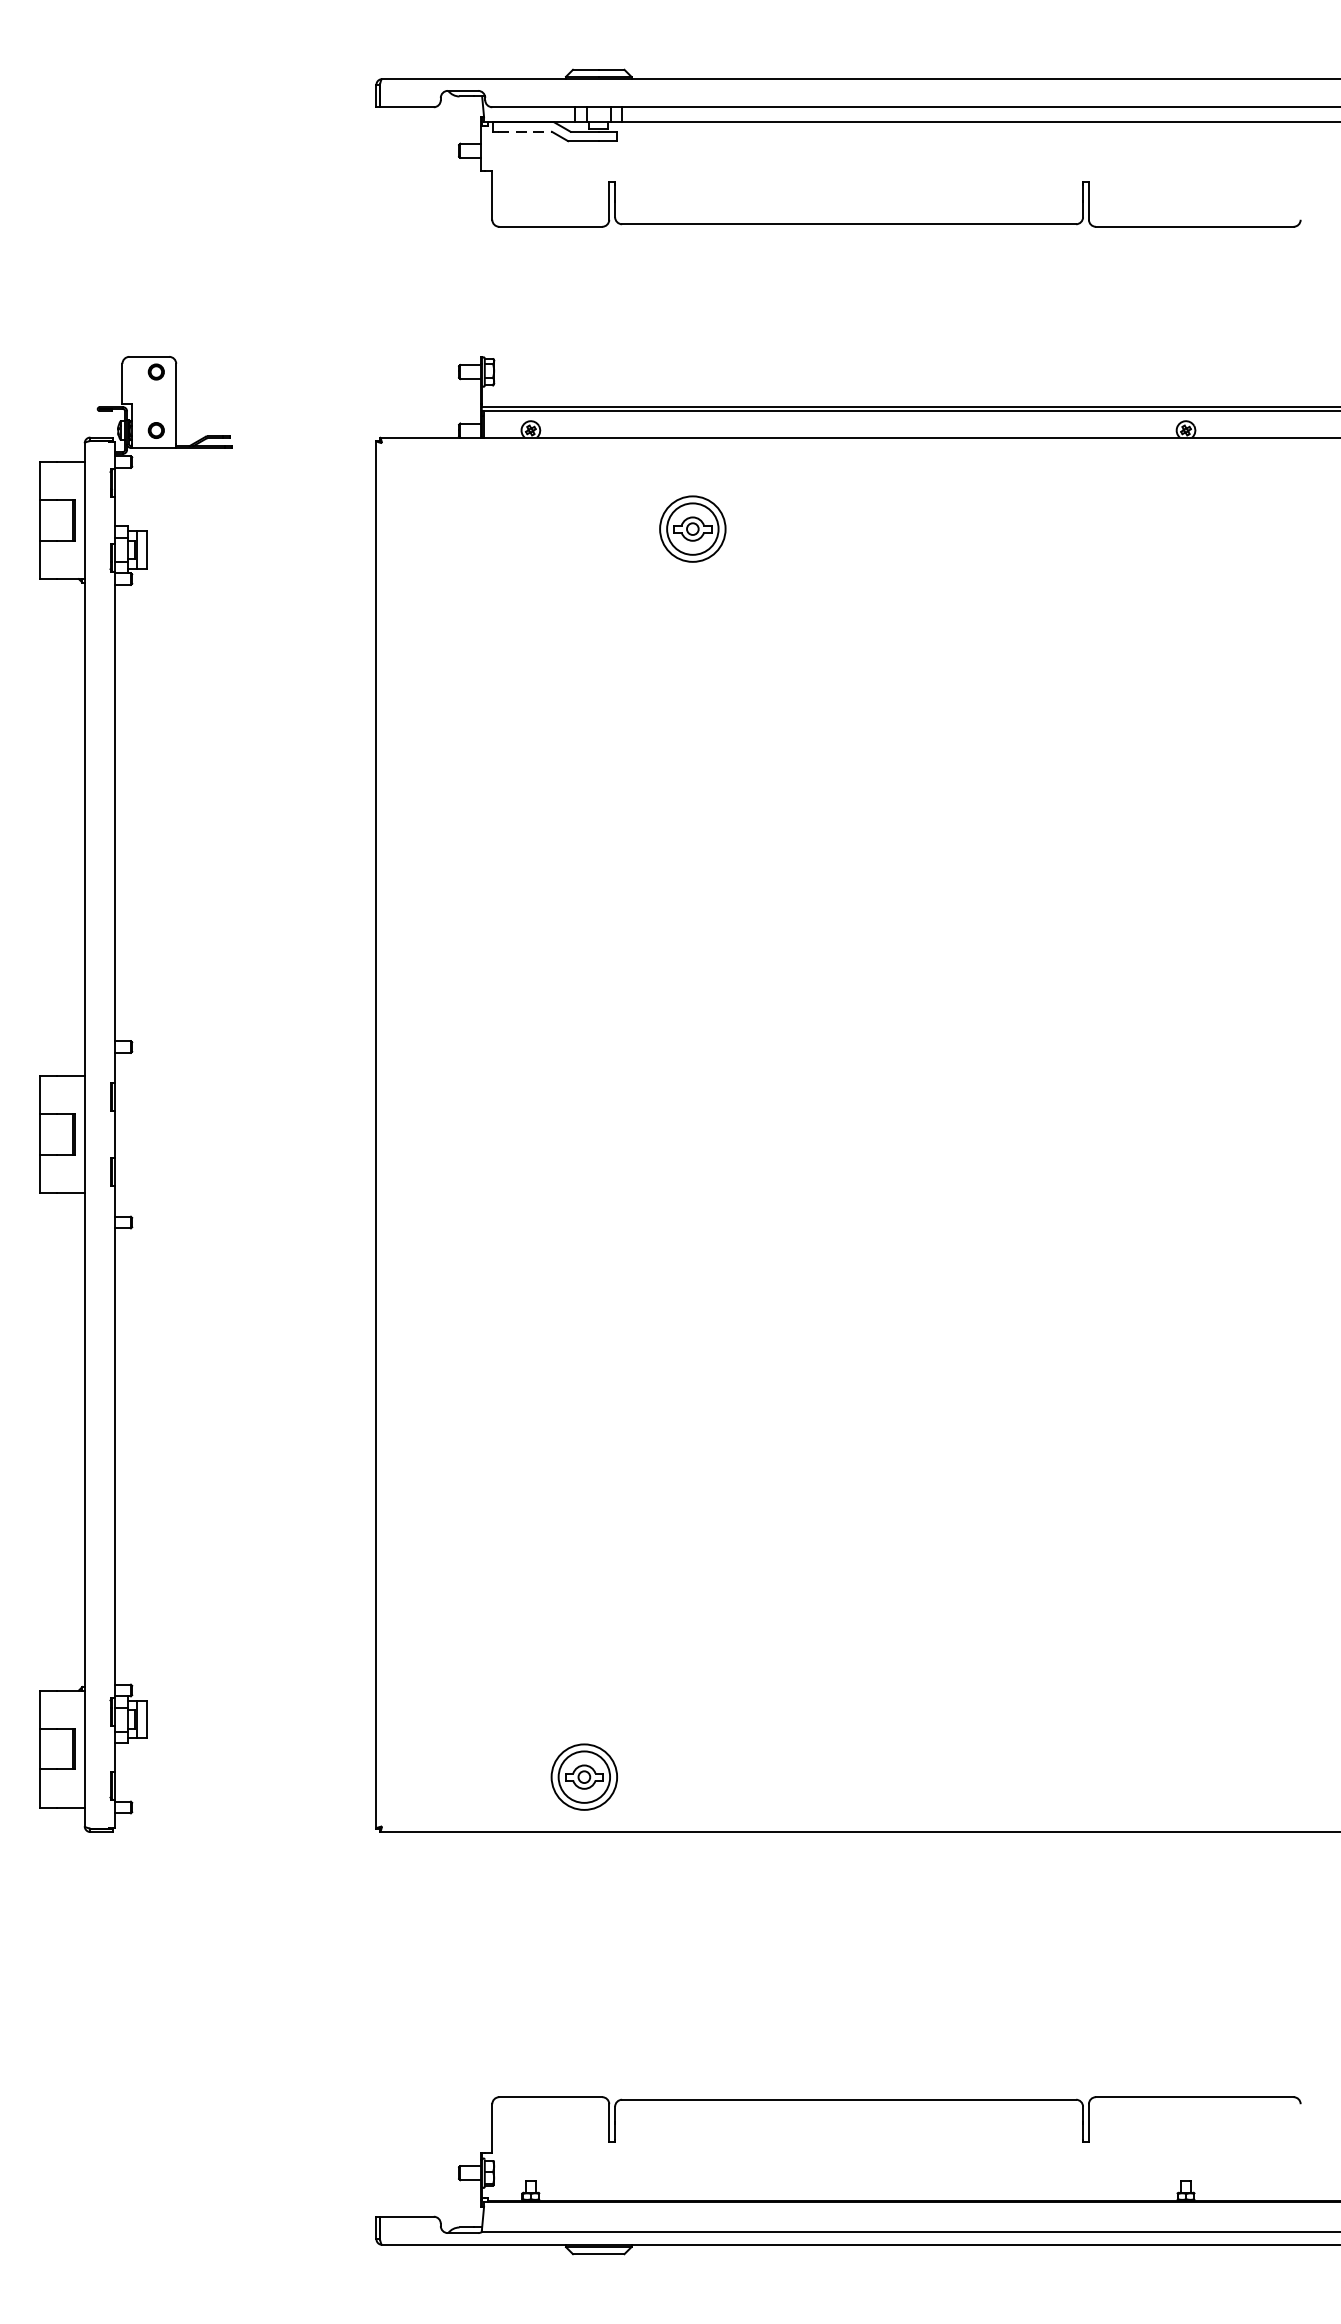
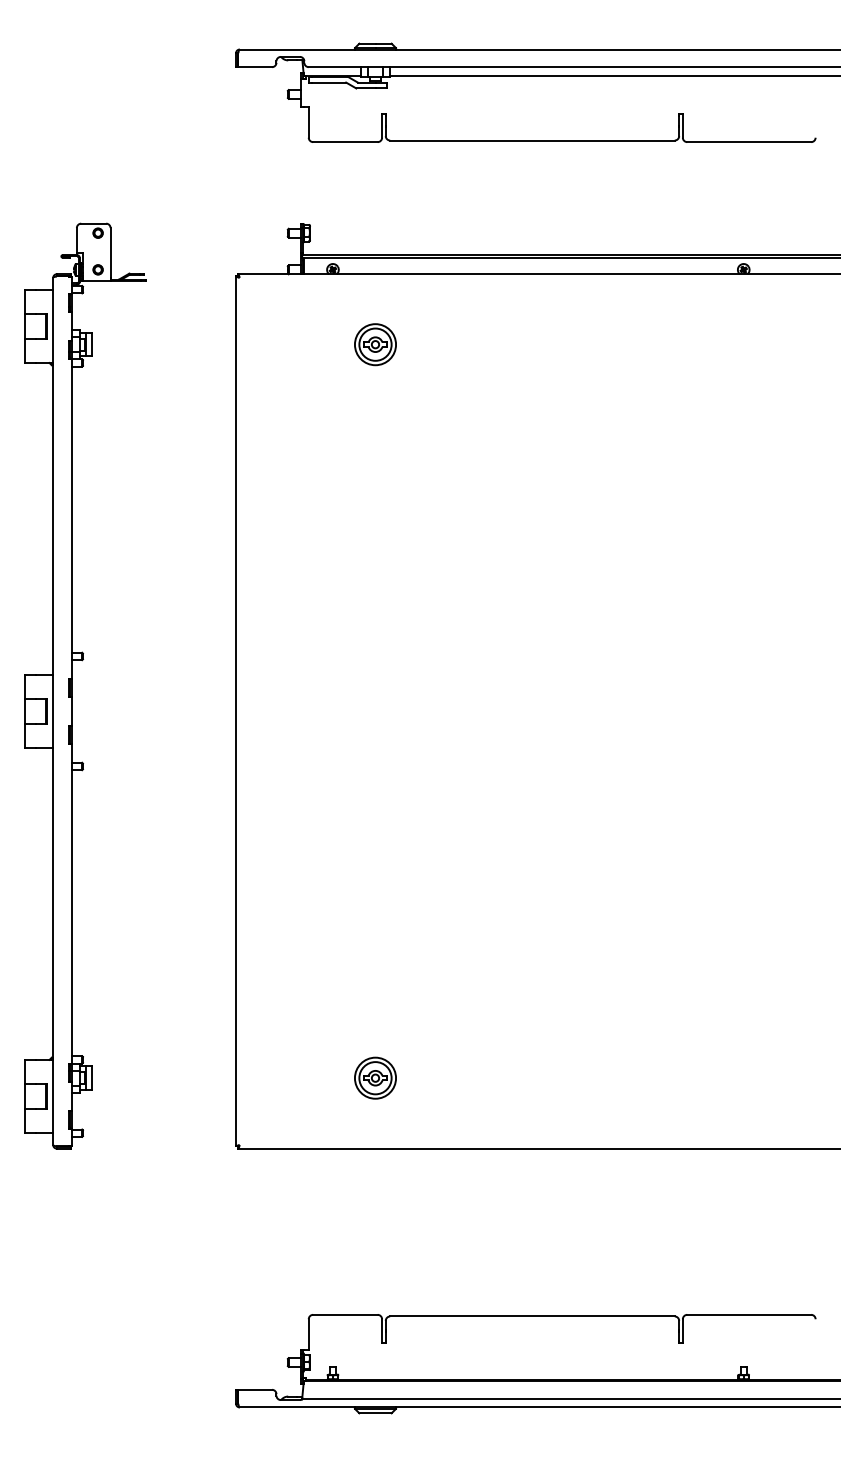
line: (525, 131) -> (329, 82), dashed -> solid
part: (692, 528) -> (375, 344), moved
part: (584, 1776) -> (375, 1077), moved

